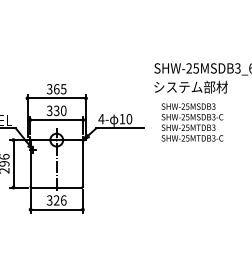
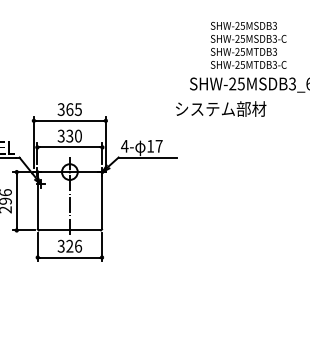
text: (191, 86) -> (221, 108), moved
text: (128, 118) -> (158, 145), 10 -> 17
text: (192, 122) -> (248, 45), moved

